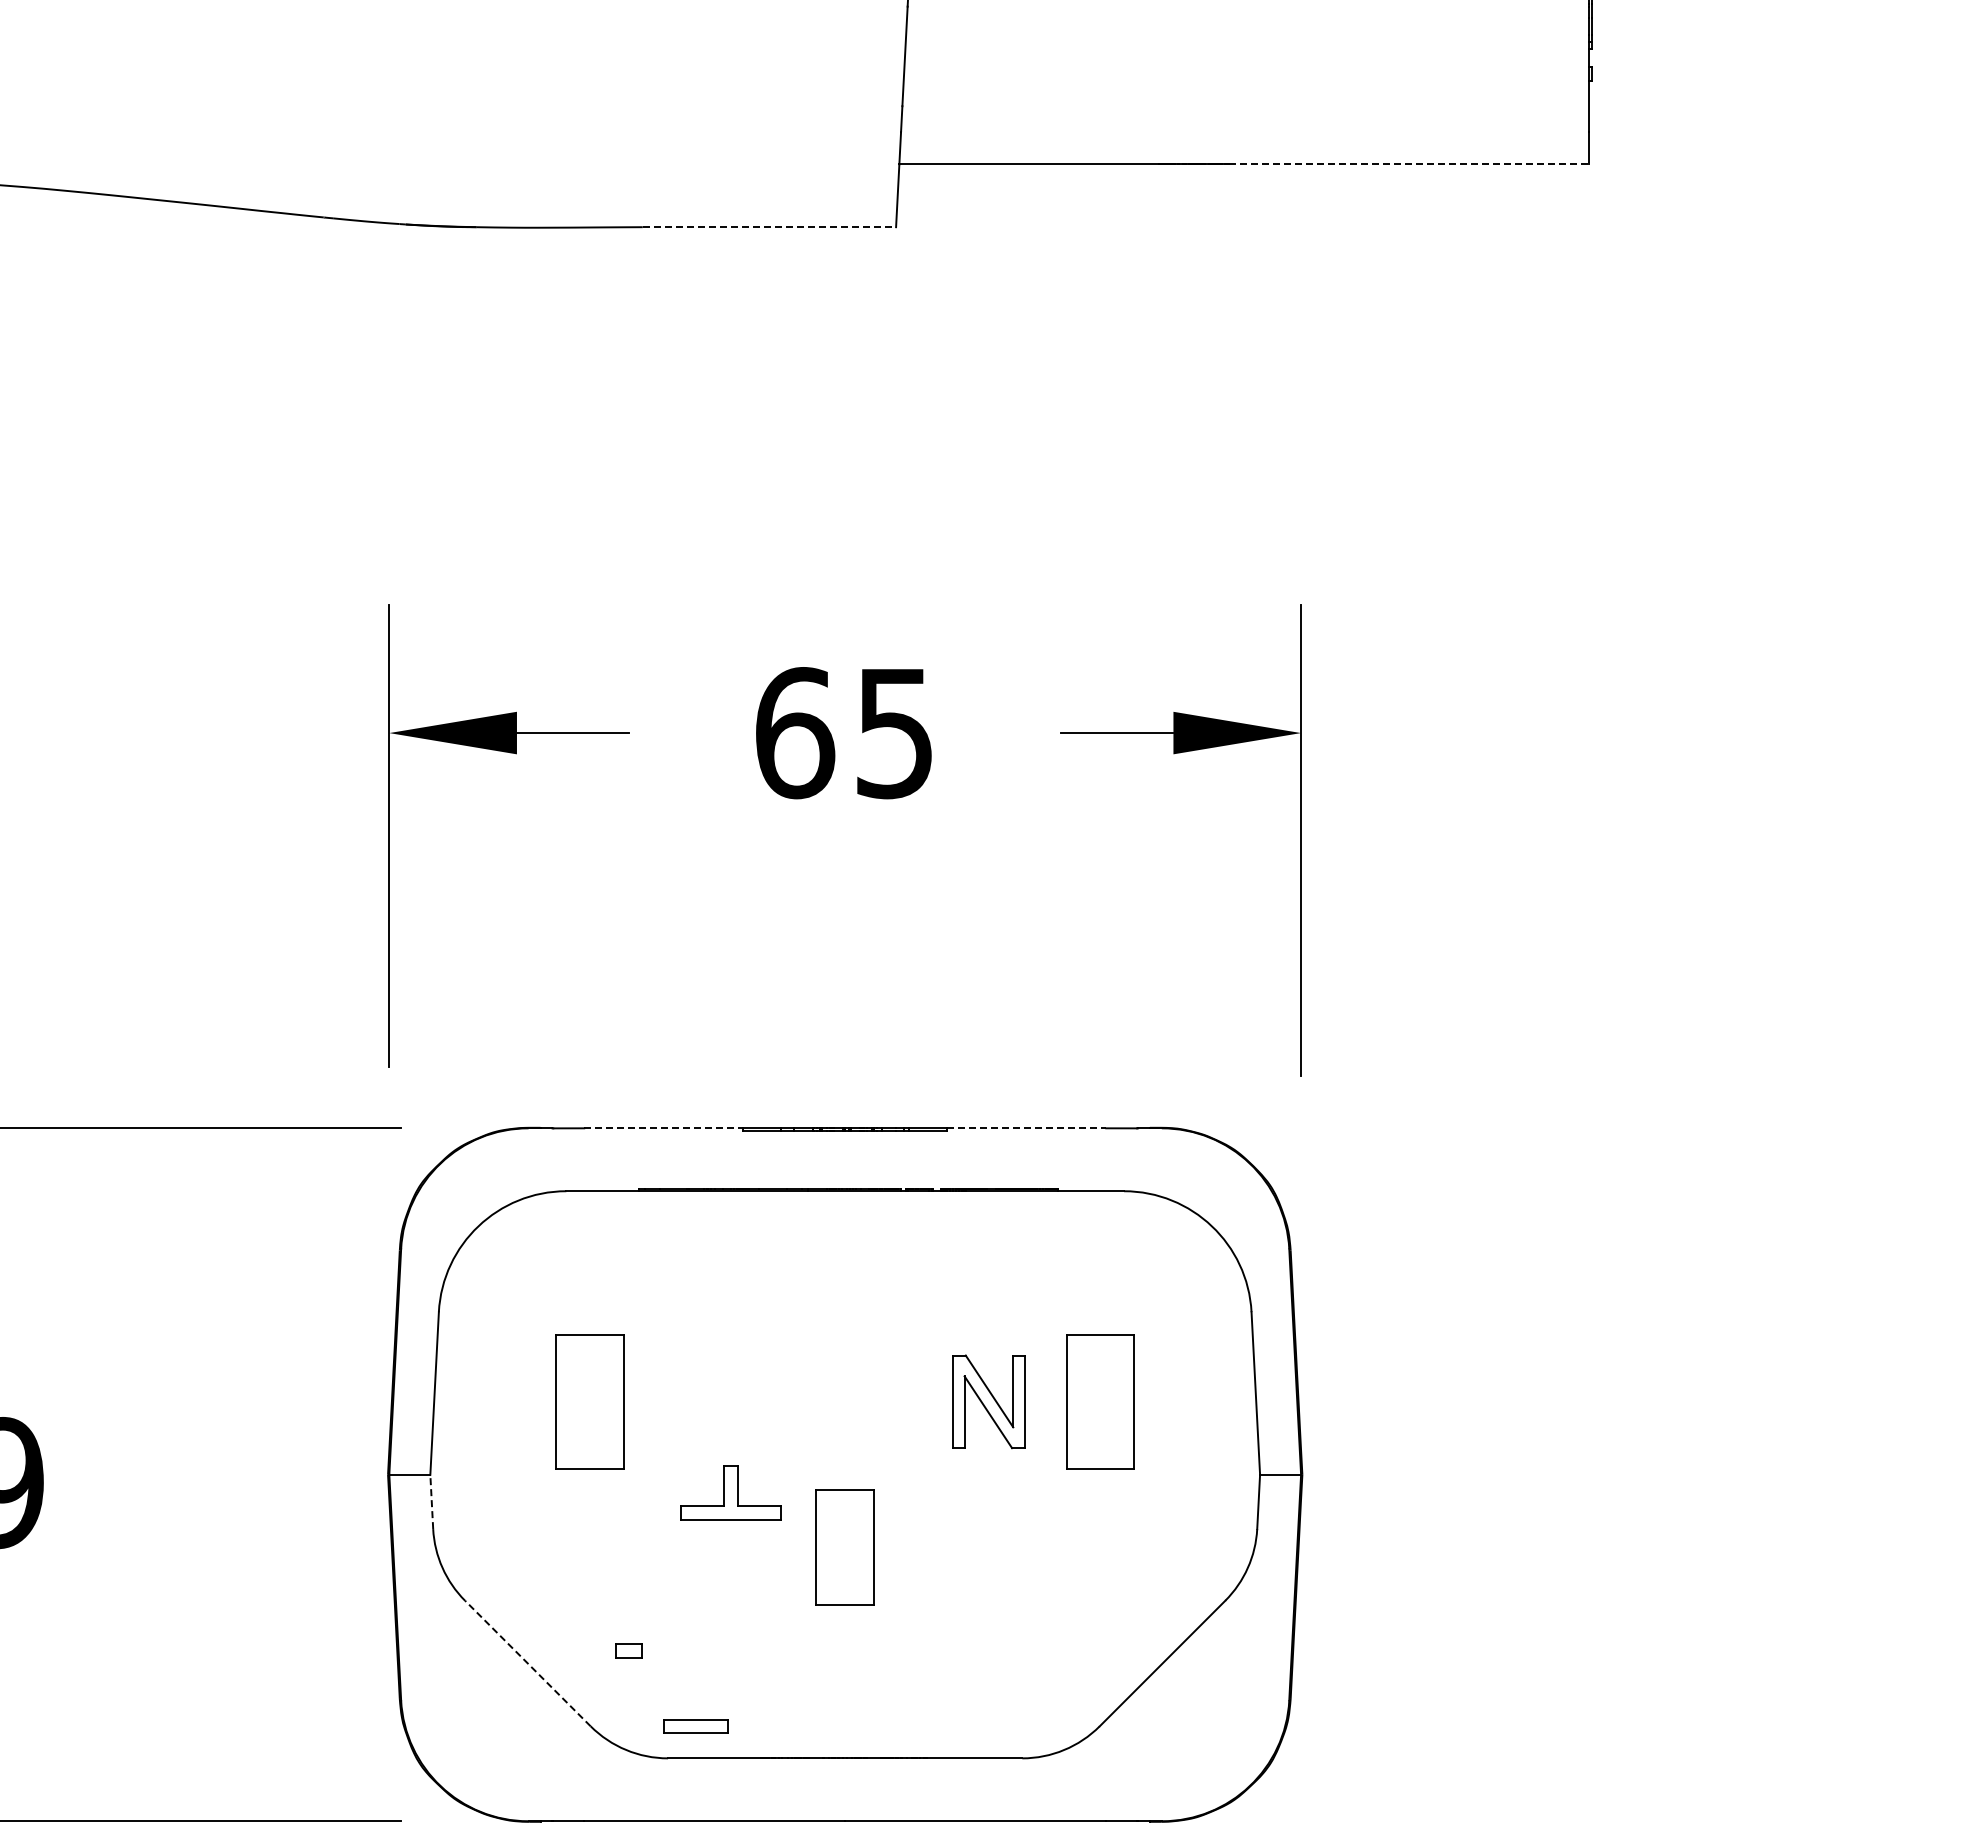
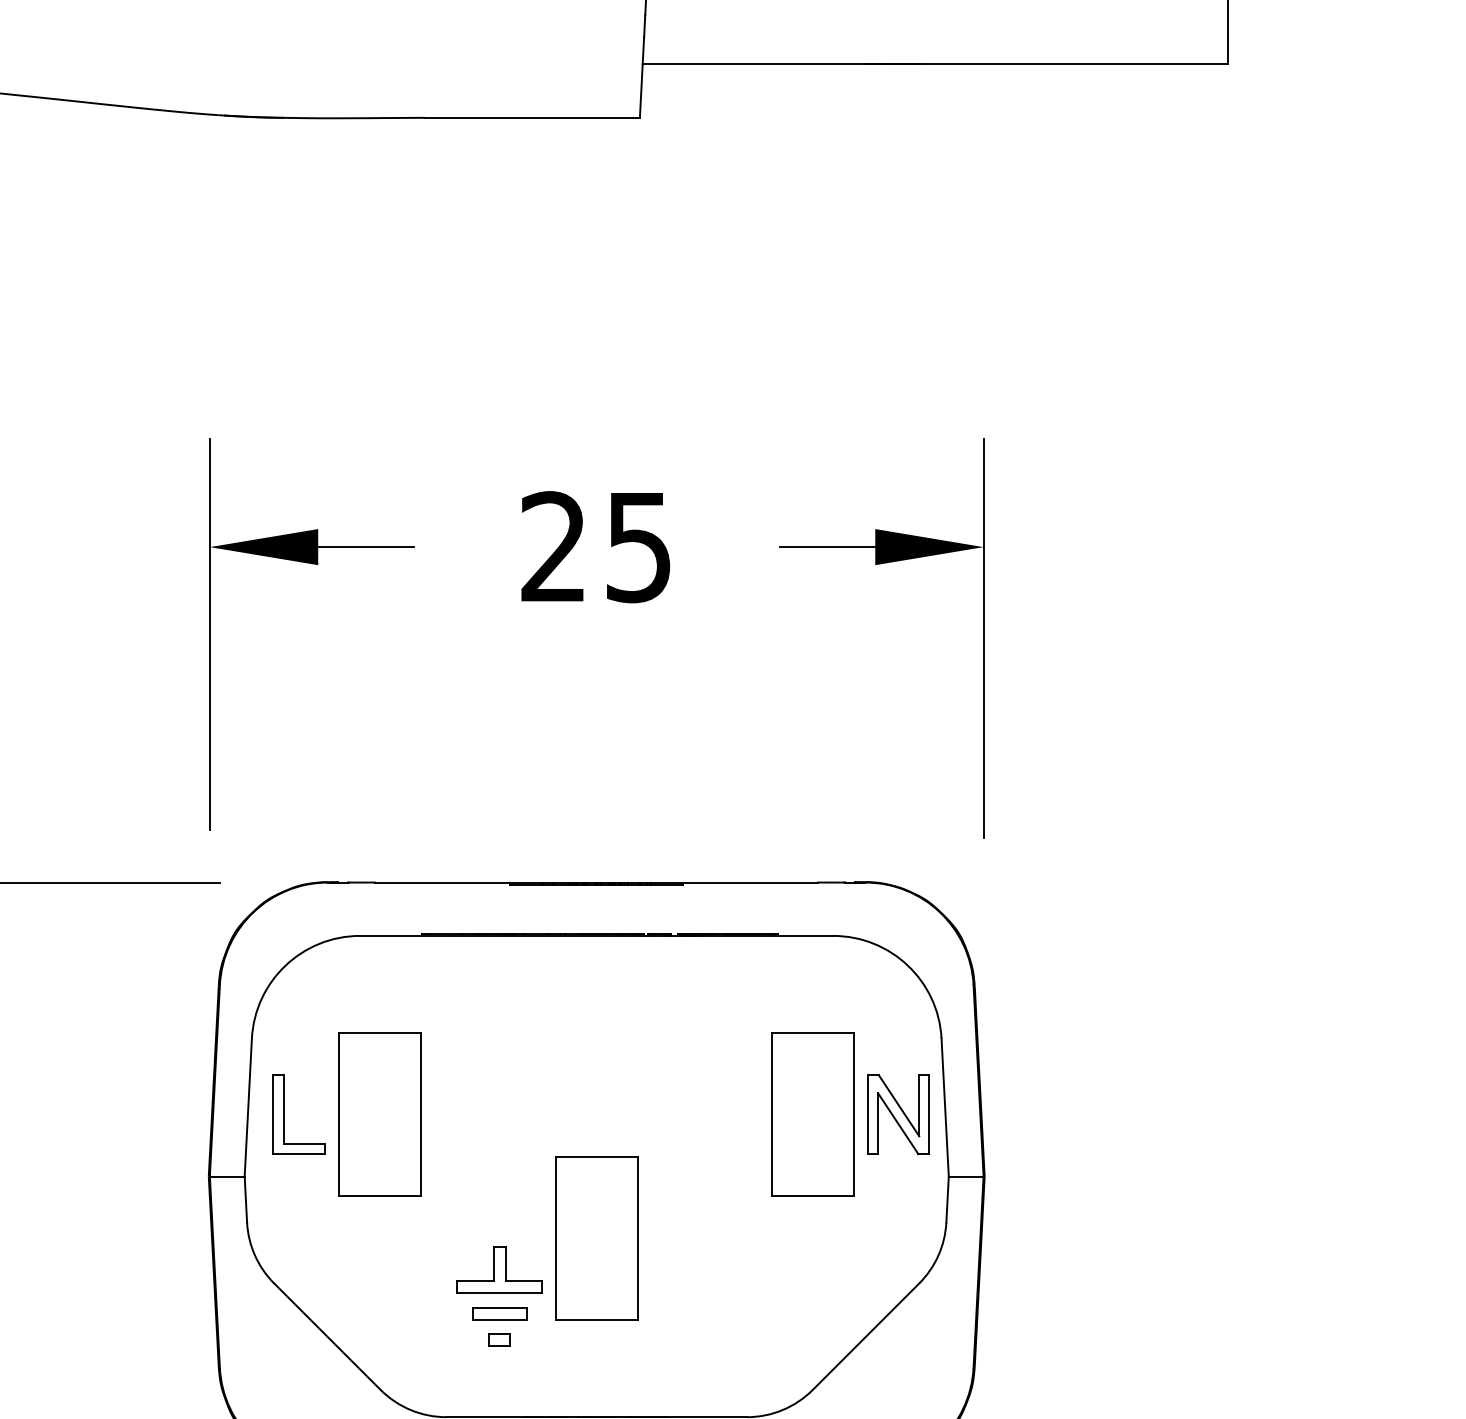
line: (1409, 164) -> (1075, 64), dashed -> solid
line: (769, 227) -> (532, 118), dashed -> solid
text: (795, 733) -> (554, 547), 65 -> 25
line: (663, 1128) -> (442, 882), dashed -> solid
line: (1026, 1128) -> (750, 882), dashed -> solid
part: (477, 1401) -> (284, 1114), added
part: (589, 1401) -> (379, 1114), size x1.43
part: (988, 1401) -> (898, 1114), moved
part: (1100, 1401) -> (813, 1114), size x1.43
part: (730, 1492) -> (499, 1269), moved
line: (431, 1501) -> (245, 1199), dashed -> solid
part: (845, 1547) -> (596, 1238), size x1.67
part: (628, 1650) -> (499, 1340), moved
line: (527, 1663) -> (327, 1336), dashed -> solid
part: (695, 1726) -> (499, 1313), moved

